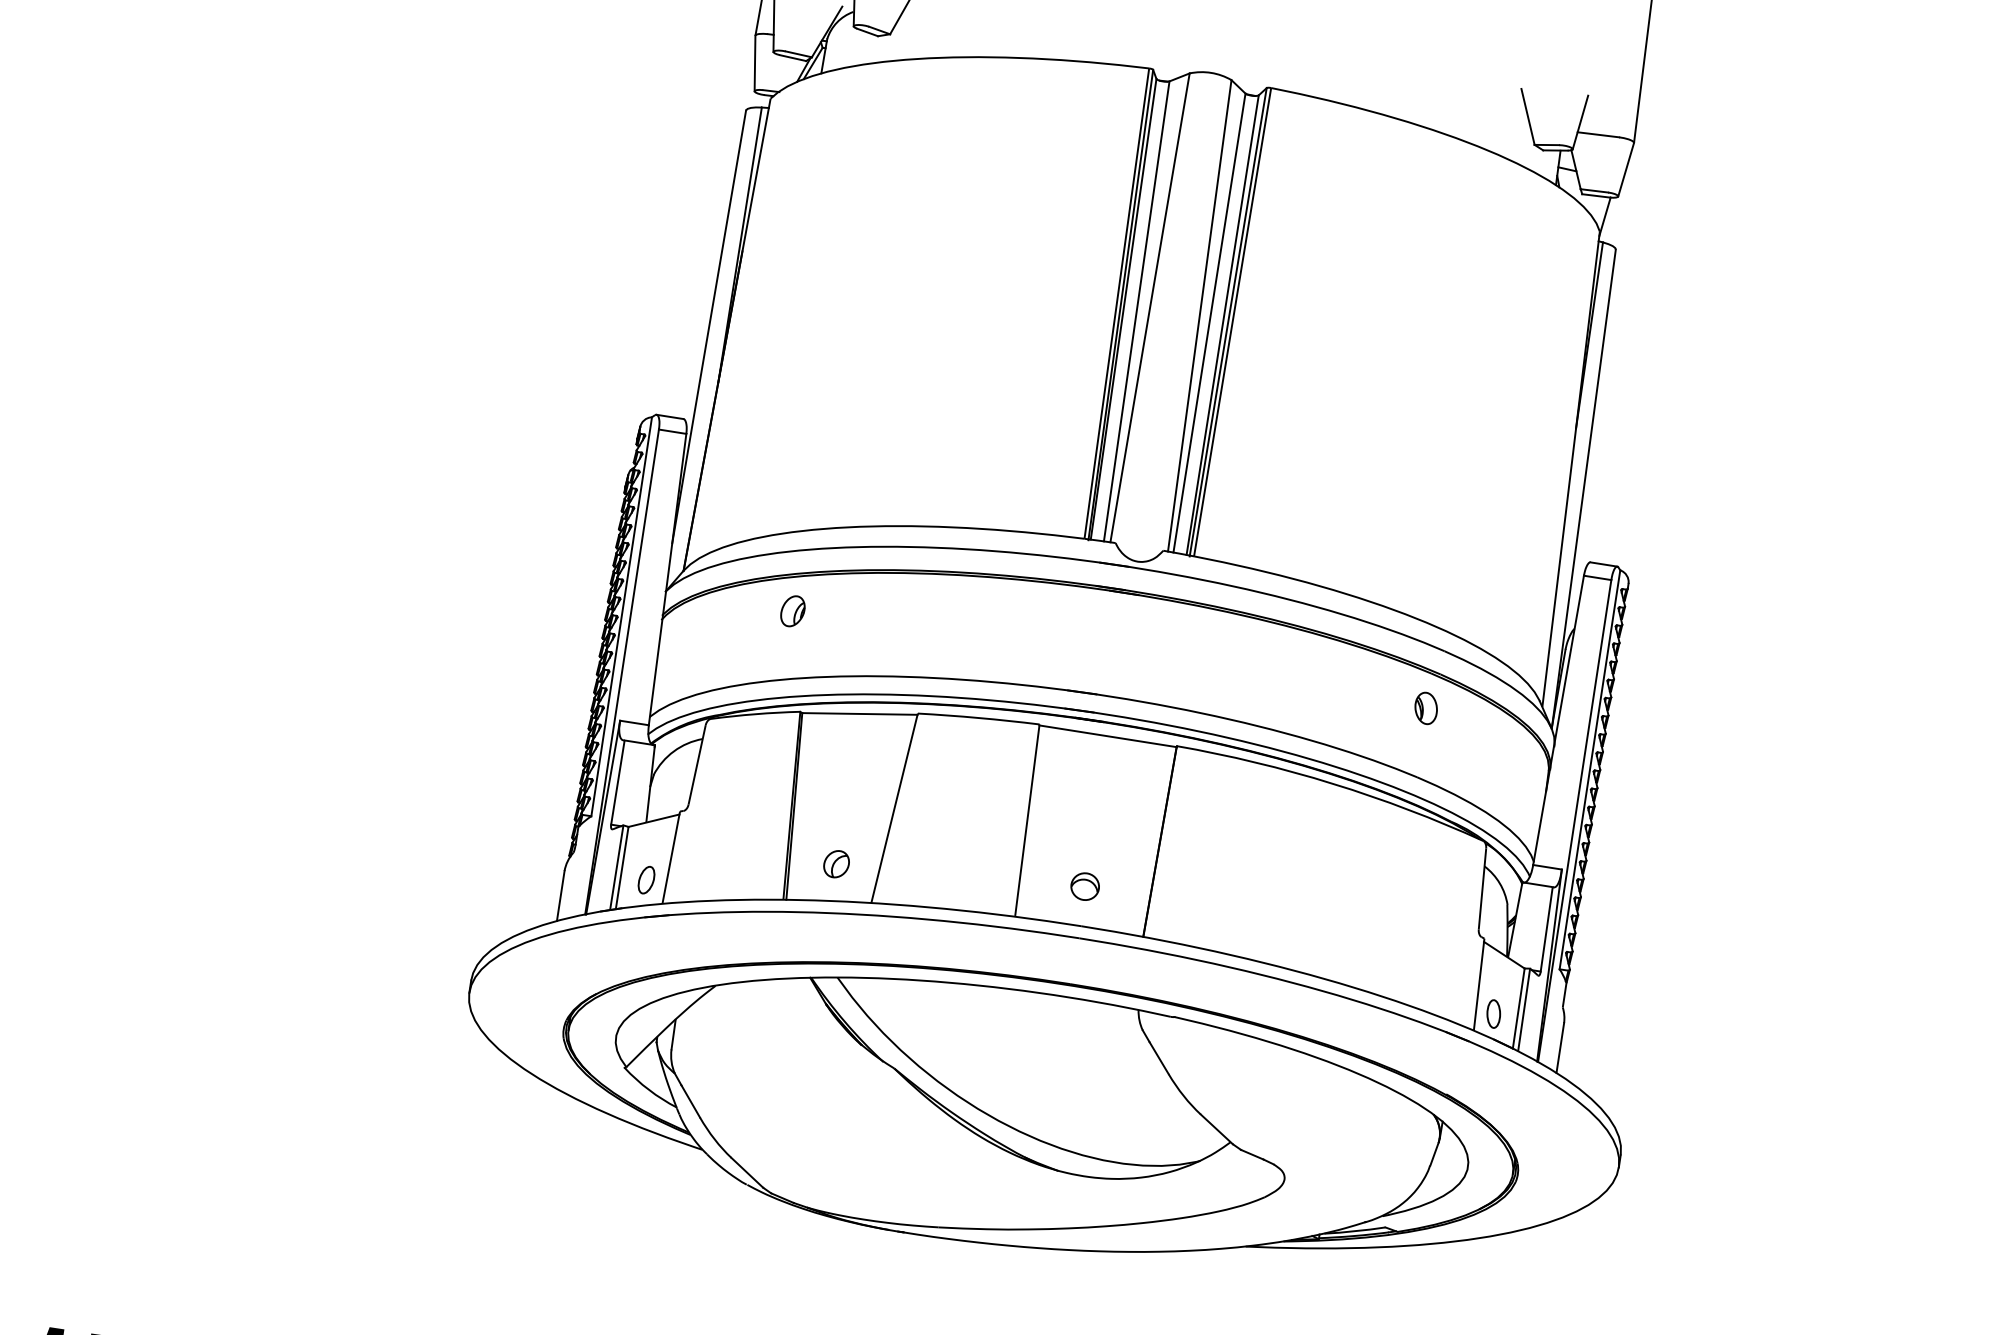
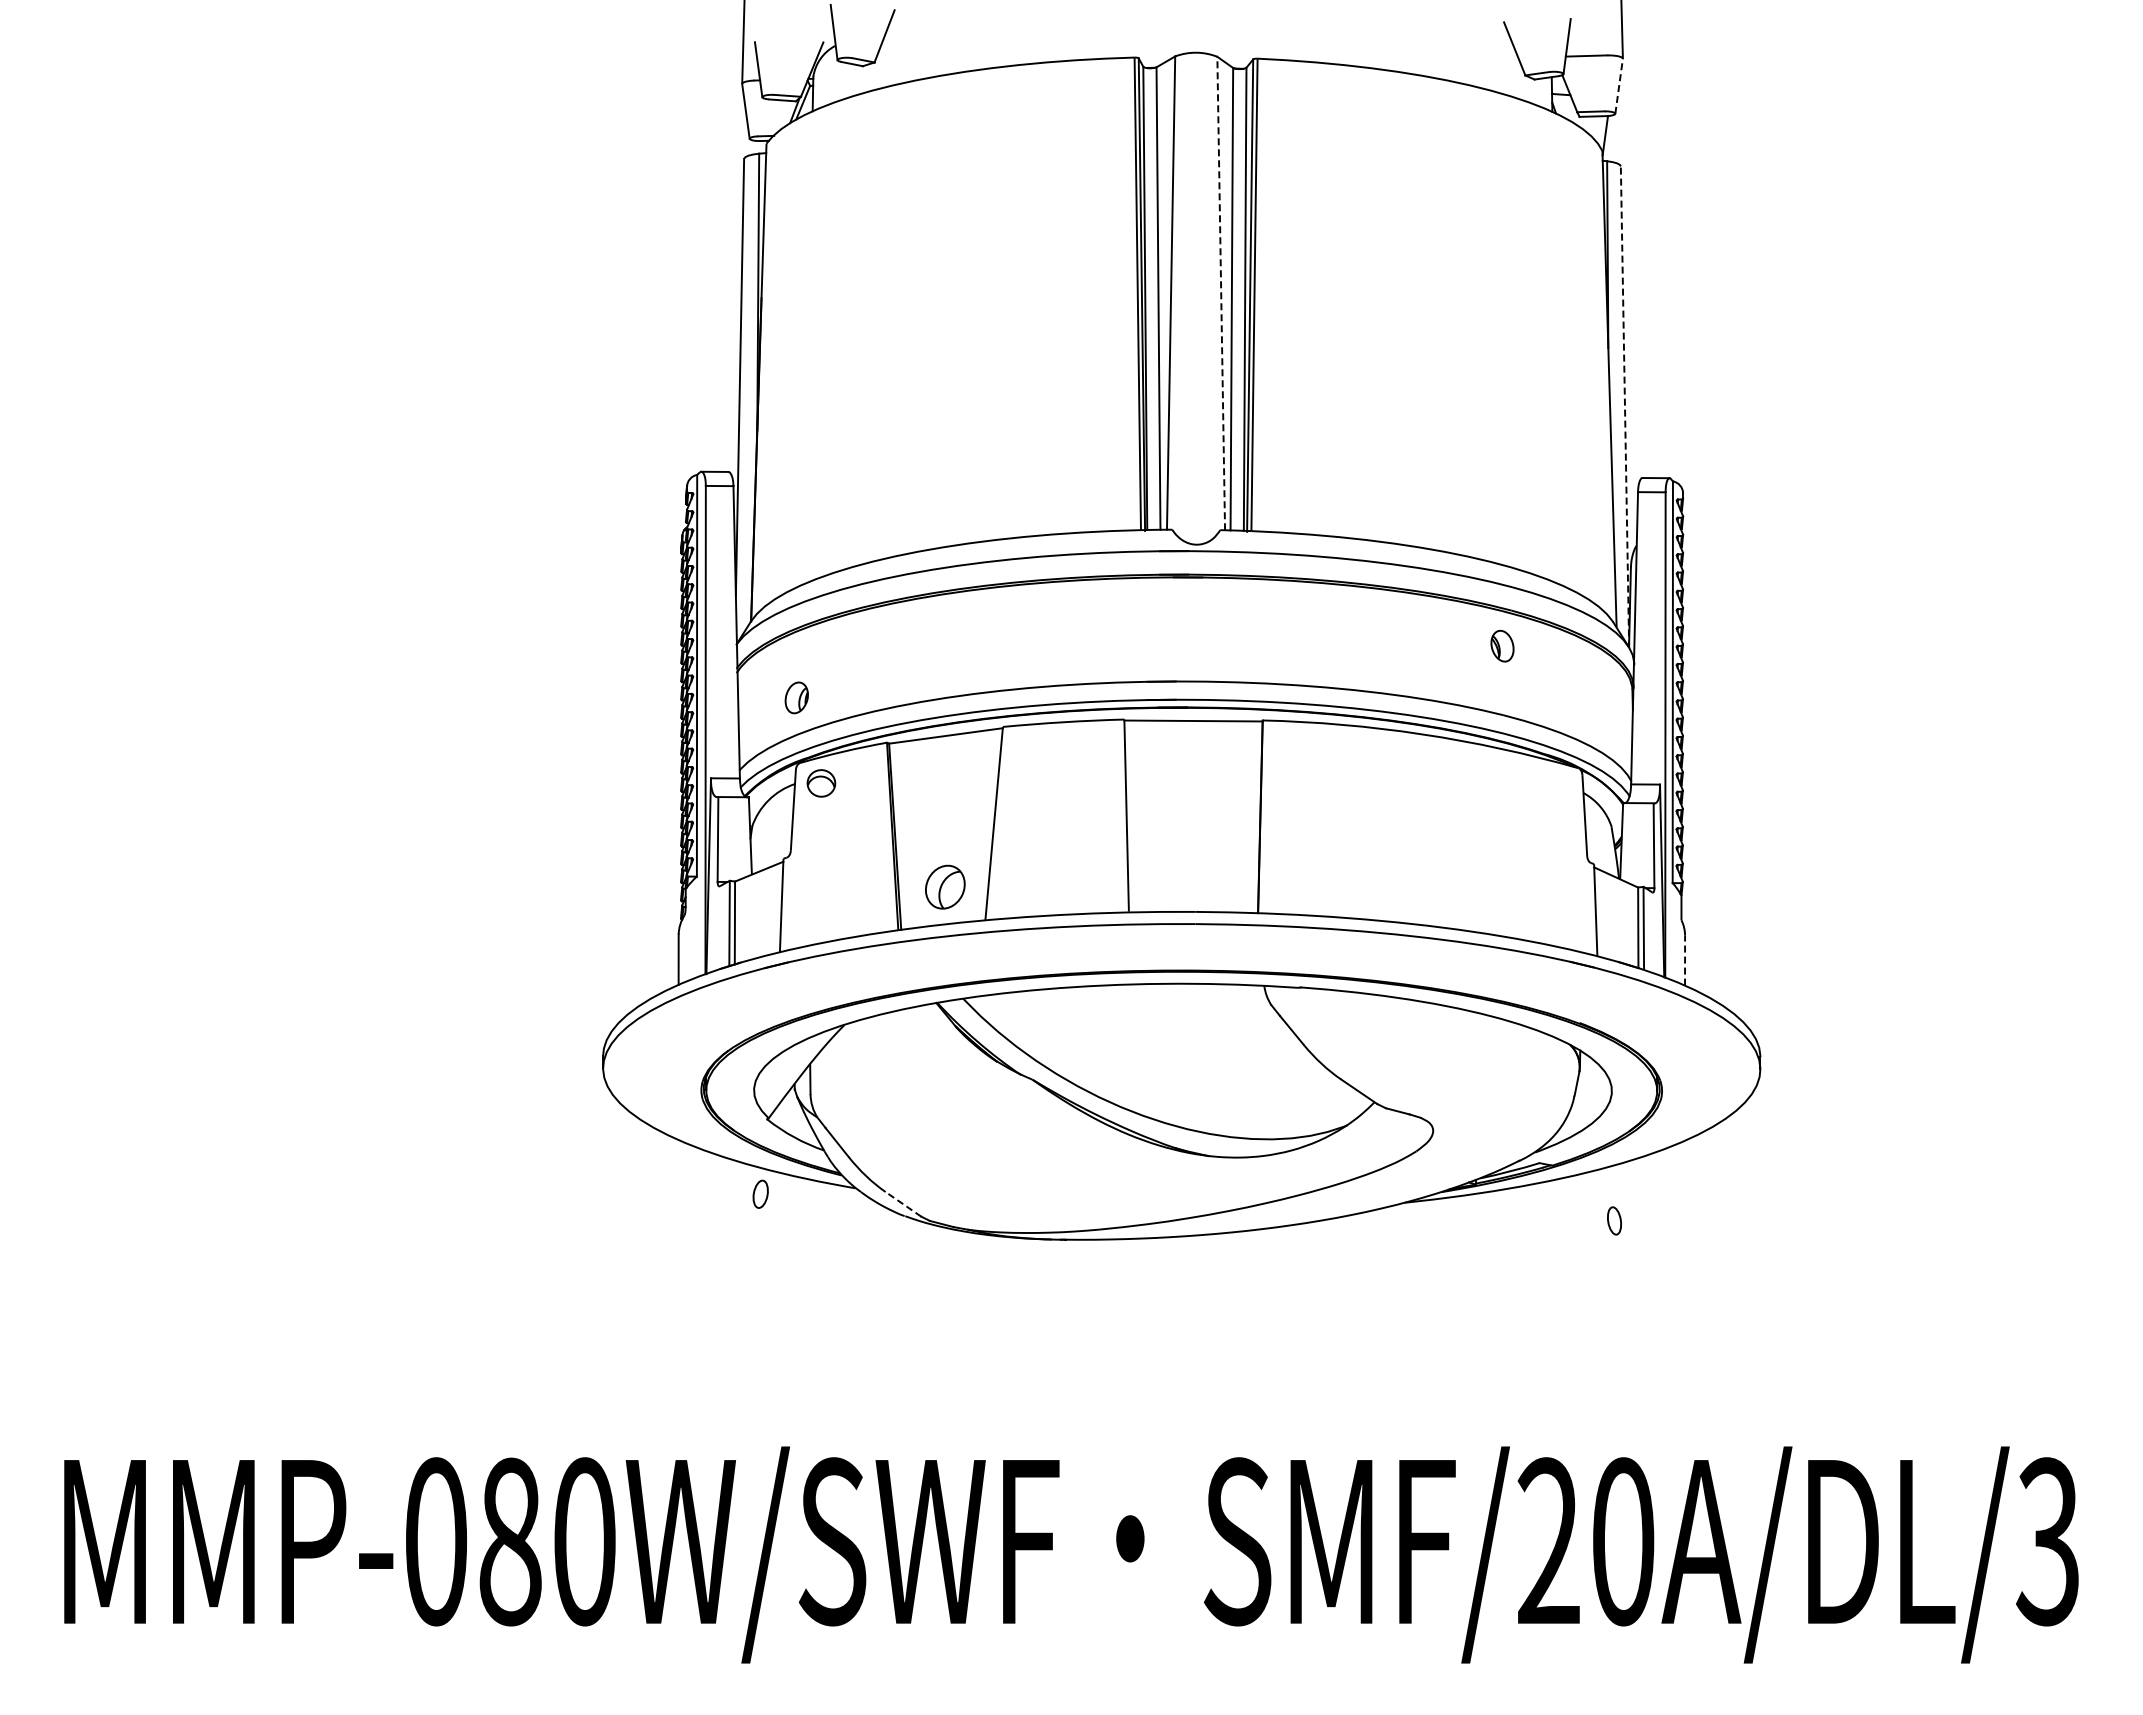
line: (1626, 170) -> (1619, 86), solid -> dashed
line: (1200, 315) -> (1221, 293), solid -> dashed
line: (1584, 489) -> (1625, 407), solid -> dashed
part: (792, 610) -> (796, 697), moved
part: (836, 864) -> (945, 887), size x1.6
part: (646, 879) -> (760, 1193), moved
part: (1085, 886) -> (821, 783), moved
part: (1493, 1013) -> (1614, 1220), moved
line: (1560, 1047) -> (1685, 959), solid -> dashed
line: (747, 1172) -> (903, 1204), solid -> dashed

